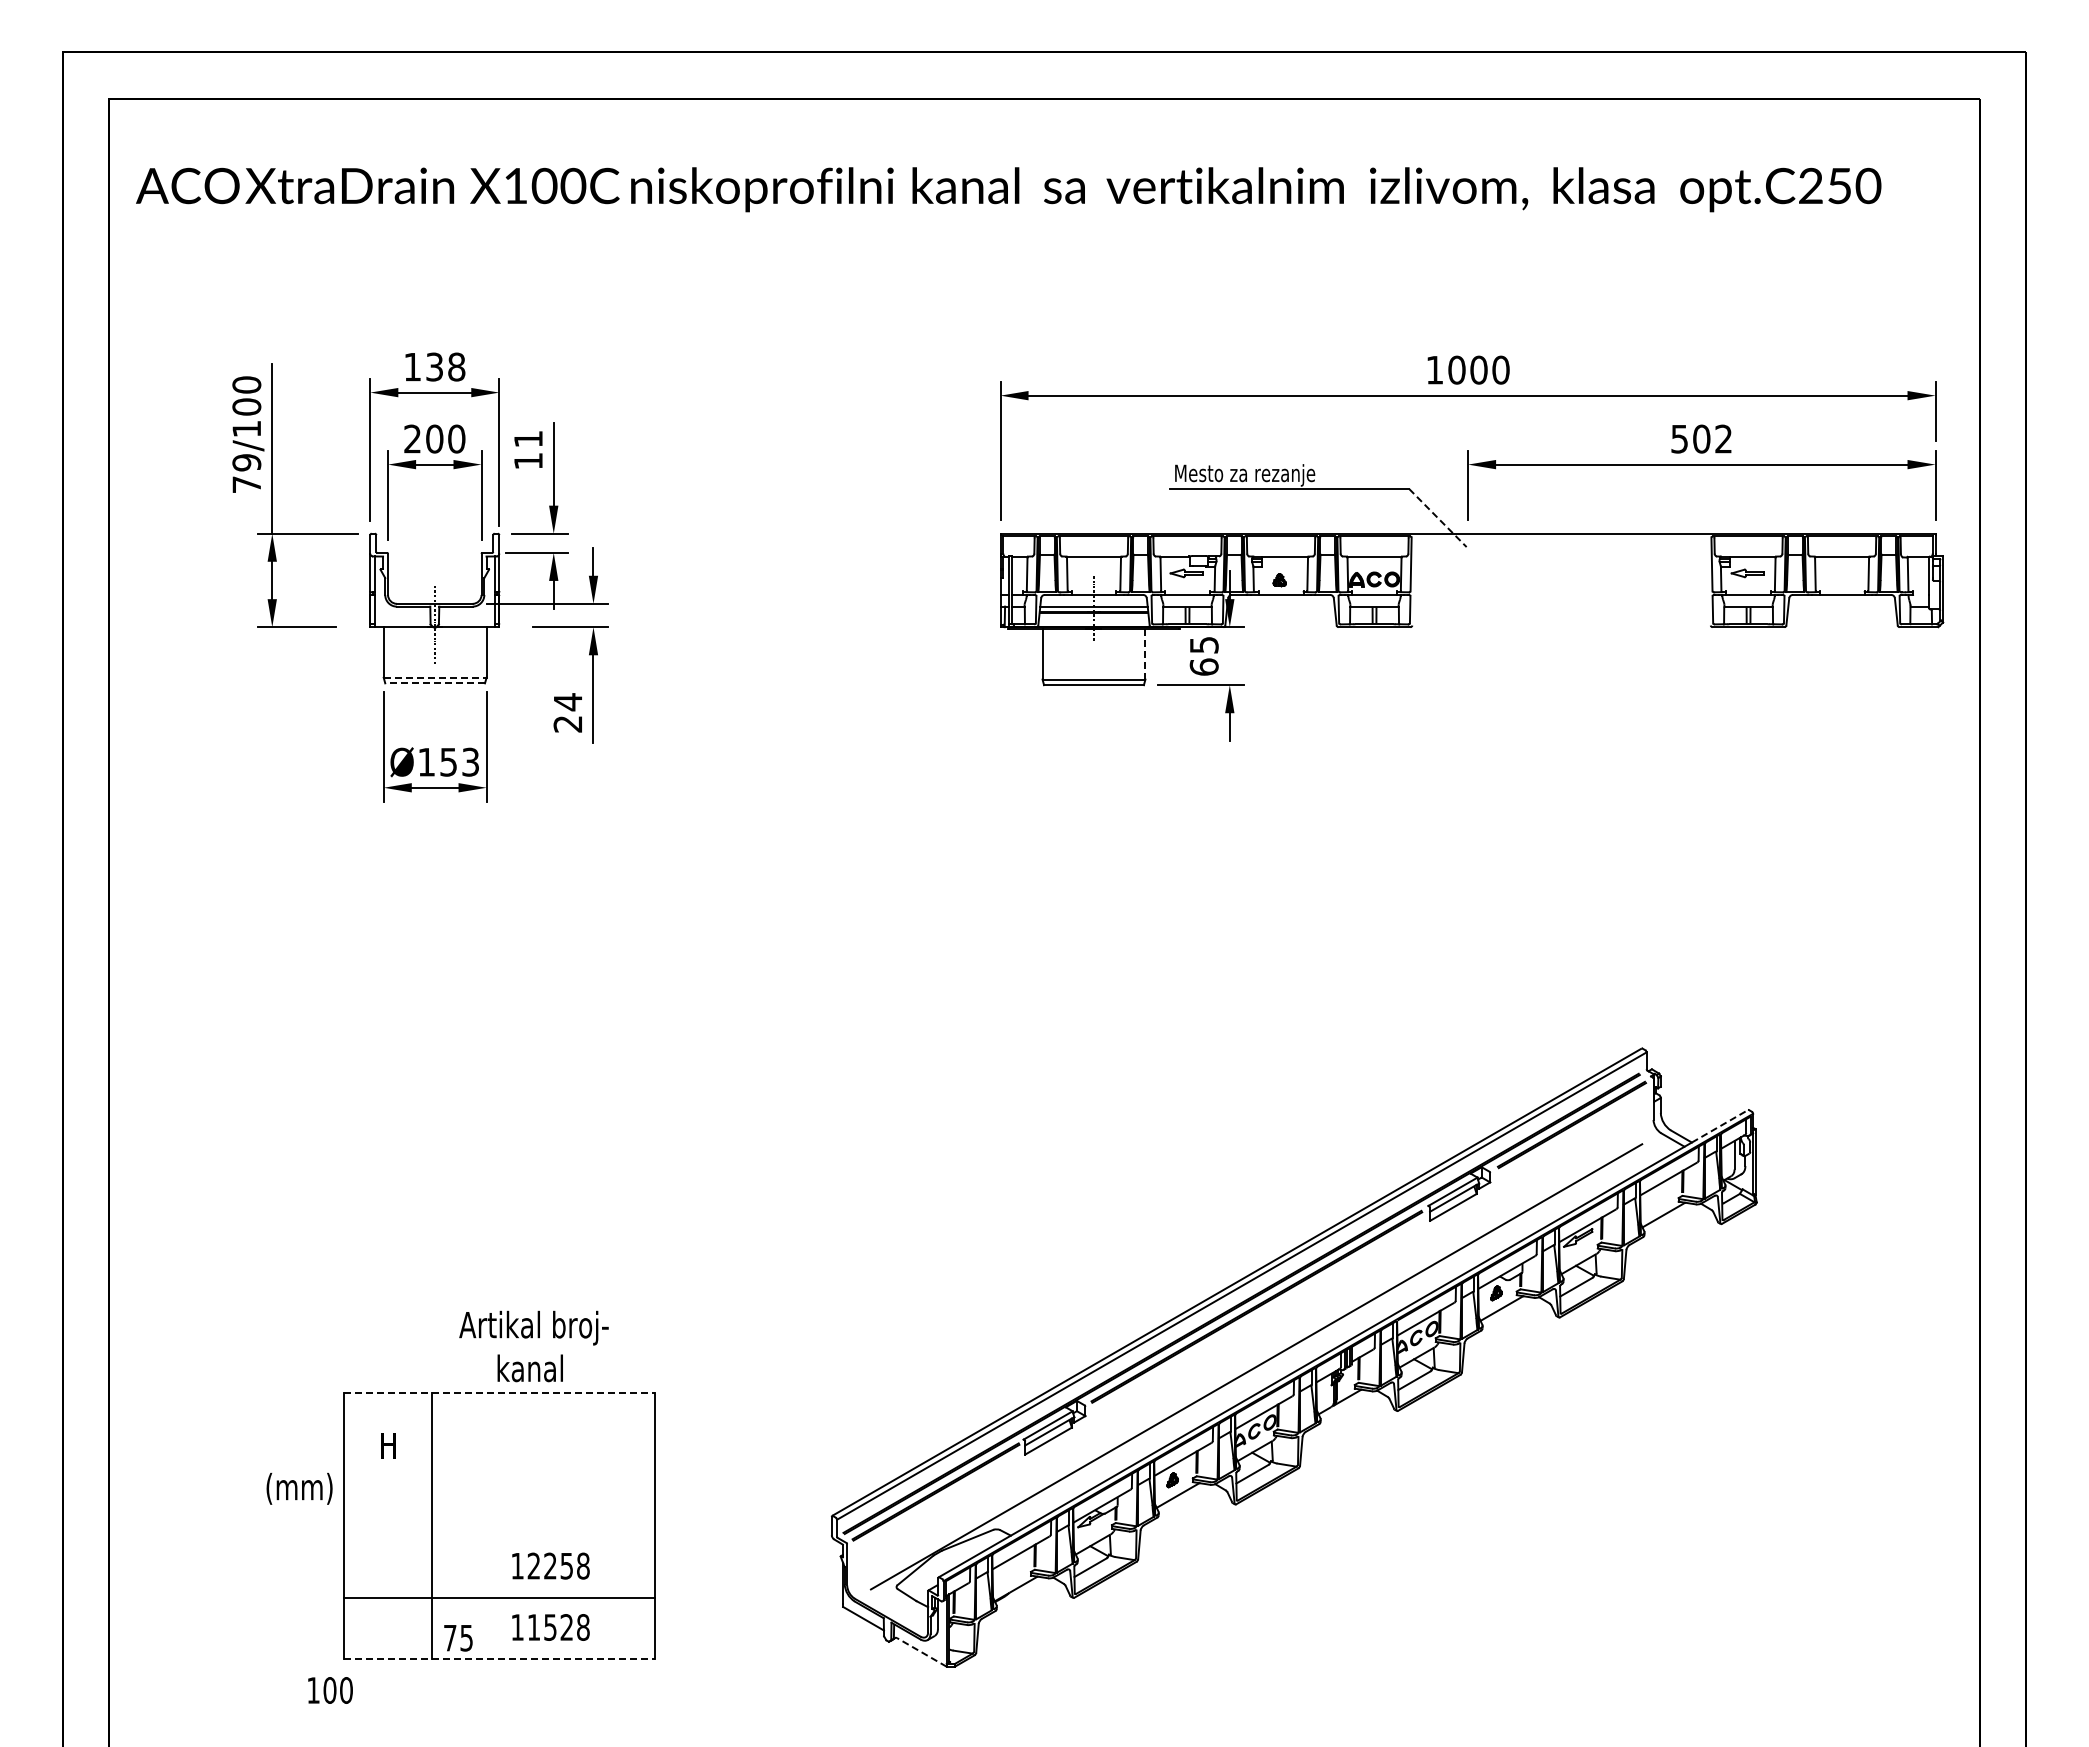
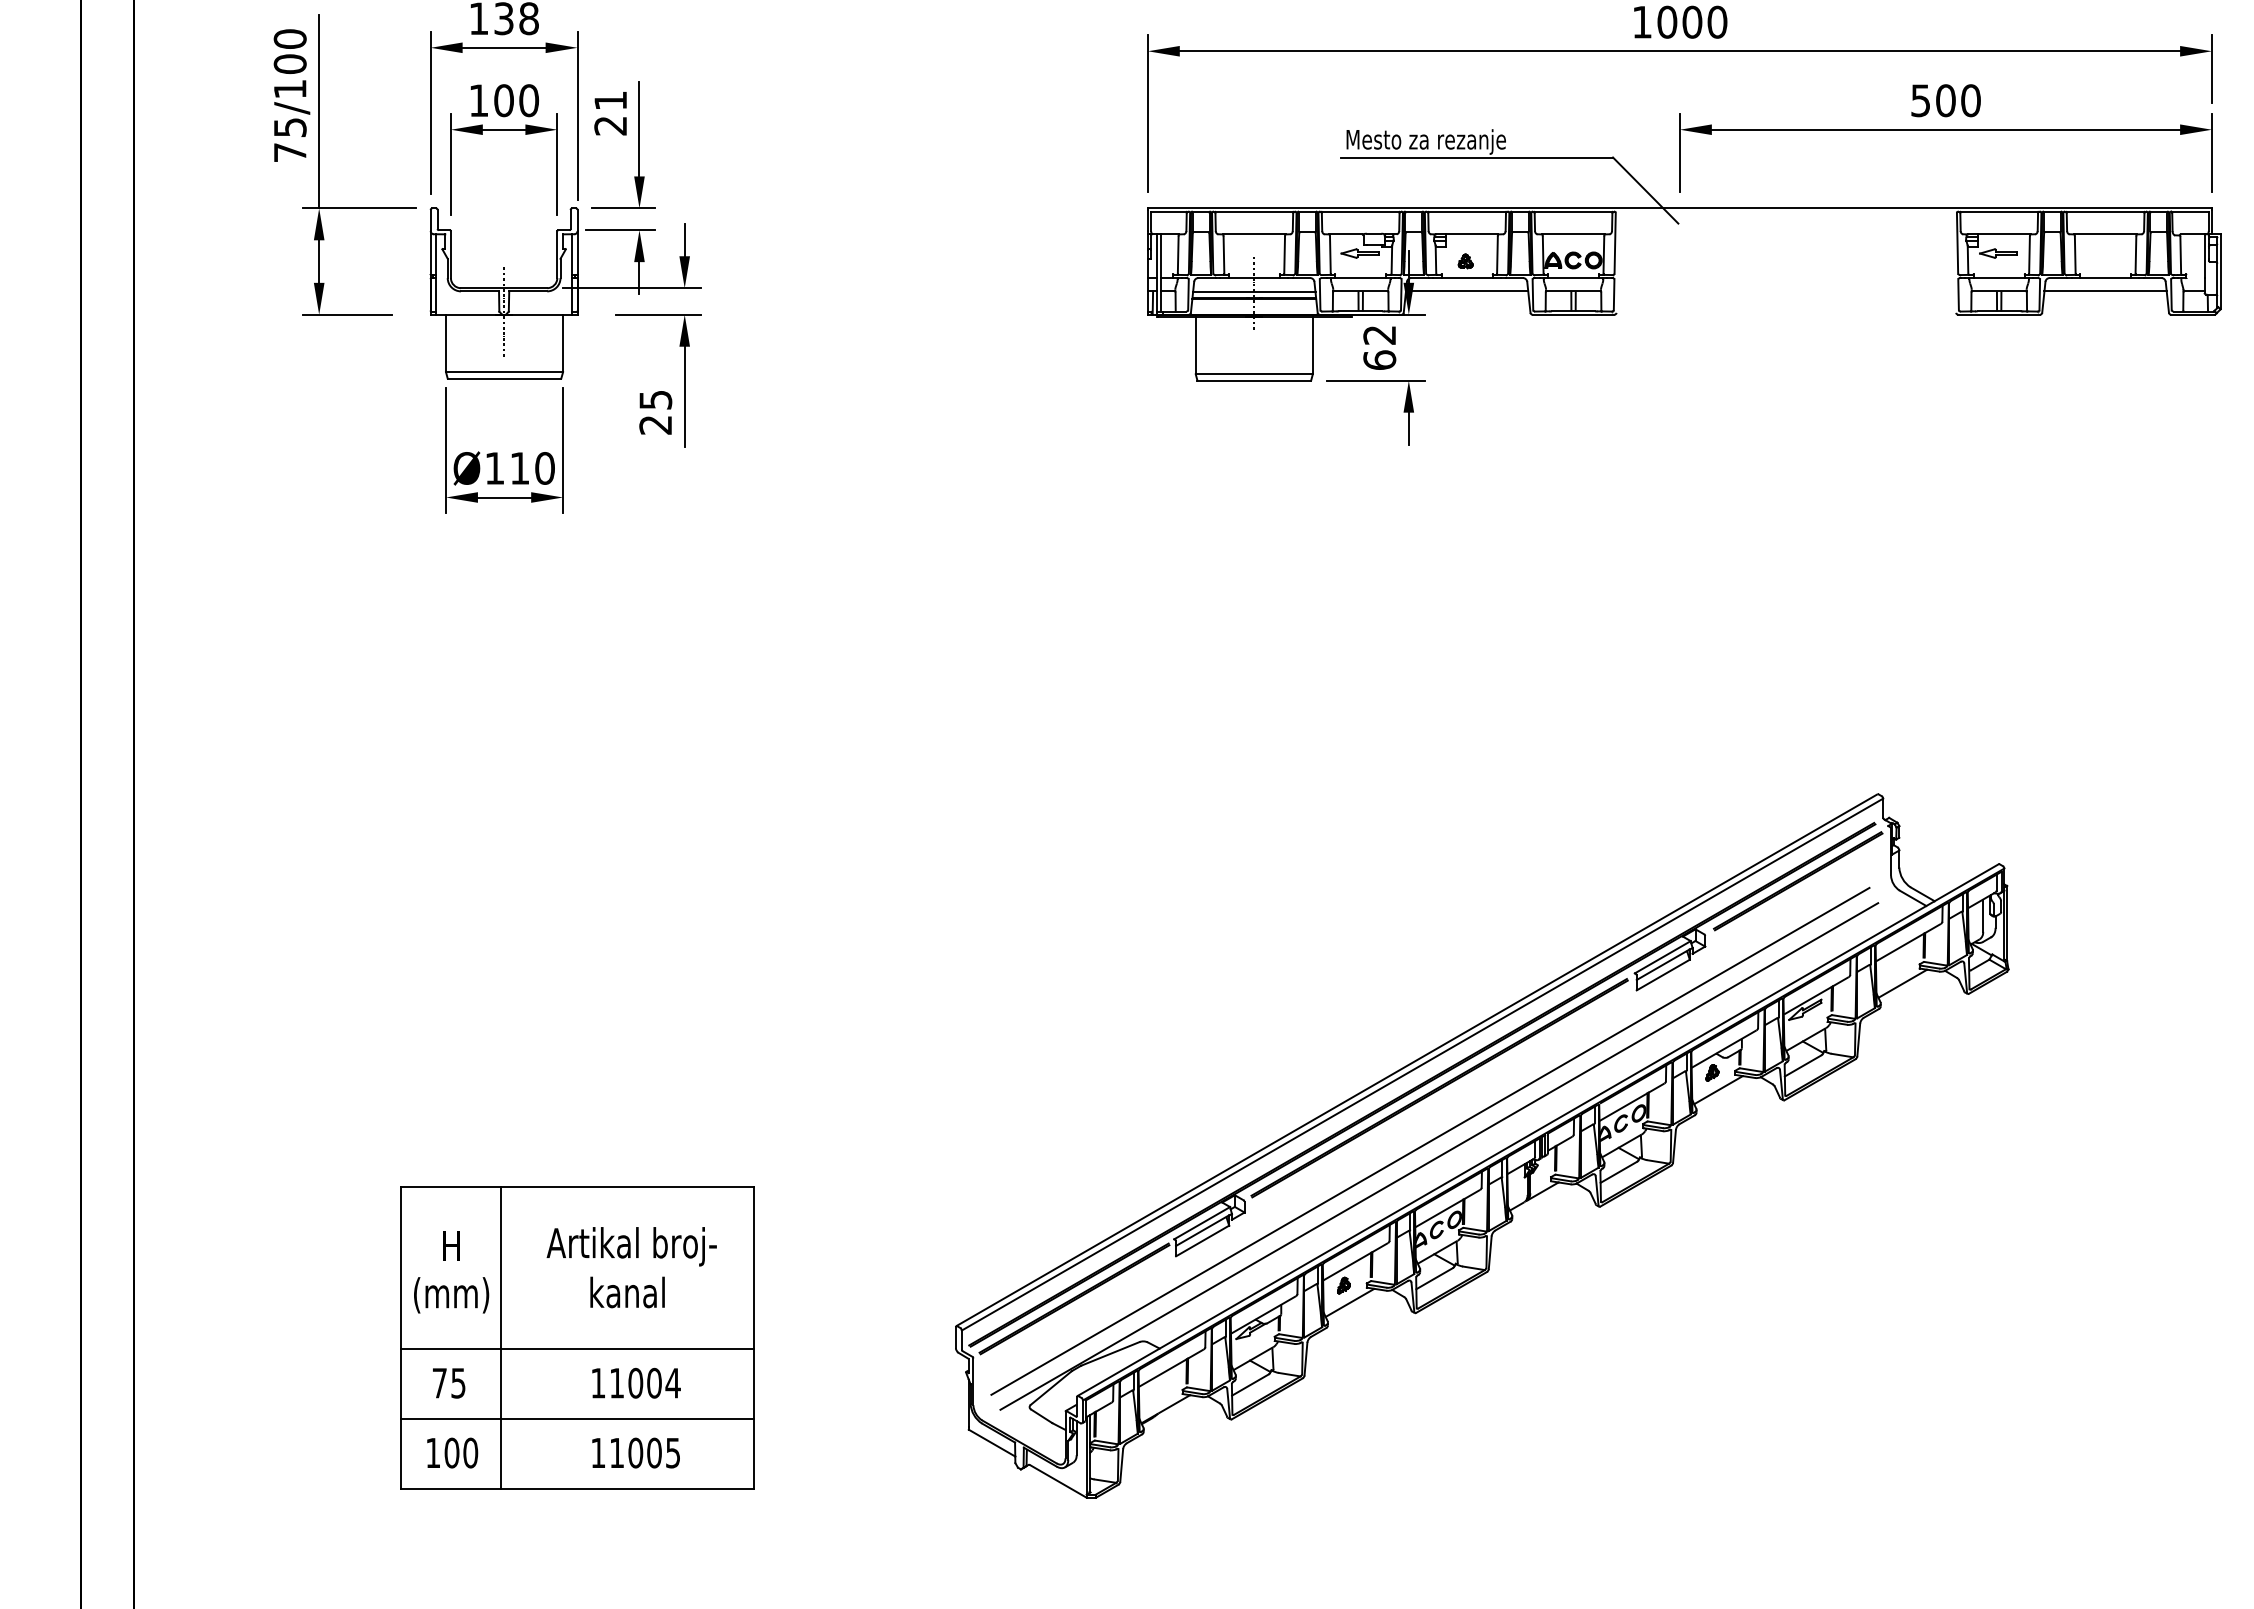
text: (412, 438) -> (478, 100), 200 -> 100
text: (1723, 438) -> (1970, 100), 502 -> 500
text: (528, 461) -> (610, 126), 11 -> 21
text: (246, 462) -> (289, 127), 79/100 -> 75/100
line: (1437, 518) -> (1645, 191), dashed -> solid
line: (1280, 606) -> (1466, 291), added
line: (1841, 606) -> (2104, 291), added
text: (1203, 645) -> (1378, 335), 65 -> 62
line: (1145, 653) -> (1312, 344), dashed -> solid
line: (435, 677) -> (504, 372), dashed -> solid
line: (435, 683) -> (504, 378), dashed -> solid
text: (568, 702) -> (656, 400), 24 -> 25
text: (459, 761) -> (532, 467), Ø153 -> Ø110
line: (1720, 1126) -> (1967, 882), dashed -> solid
text: (533, 1346) -> (631, 1267), moved
line: (1248, 1353) -> (1430, 1141), added
line: (499, 1393) -> (577, 1186), dashed -> solid
text: (299, 1488) -> (451, 1294), moved
line: (499, 1536) -> (577, 1349), added
text: (558, 1565) -> (644, 1382), 12258 -> 11004
text: (566, 1627) -> (654, 1453), 11528 -> 11005
text: (458, 1638) -> (449, 1383), moved
line: (921, 1652) -> (1057, 1481), dashed -> solid
line: (499, 1658) -> (577, 1488), dashed -> solid
text: (330, 1690) -> (452, 1453), moved

